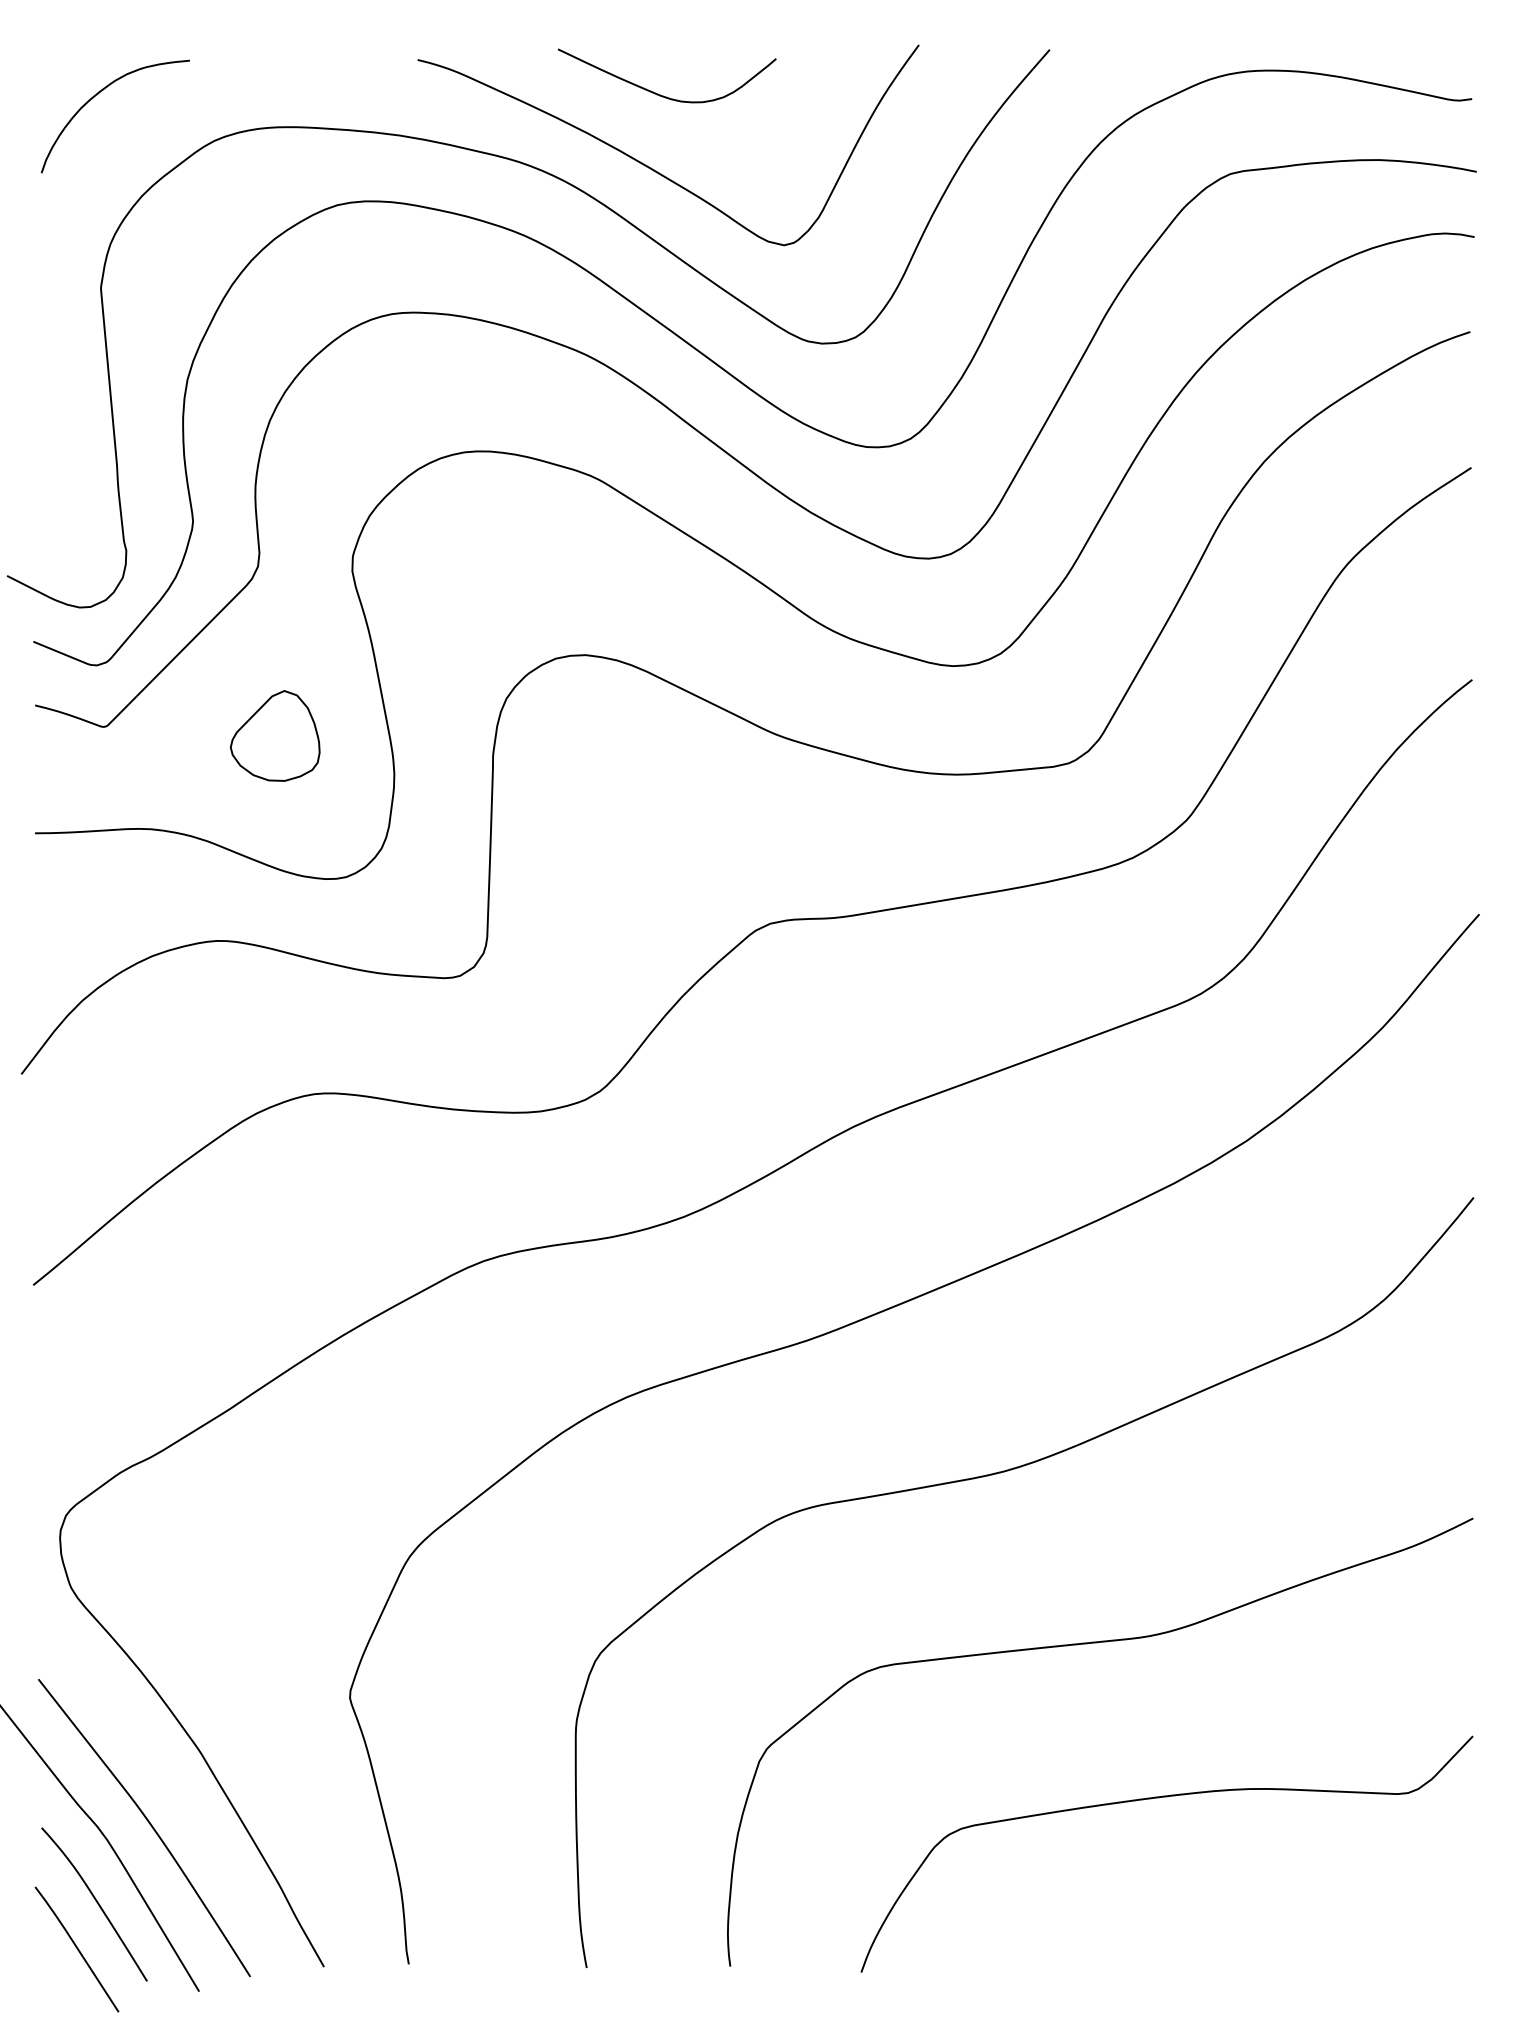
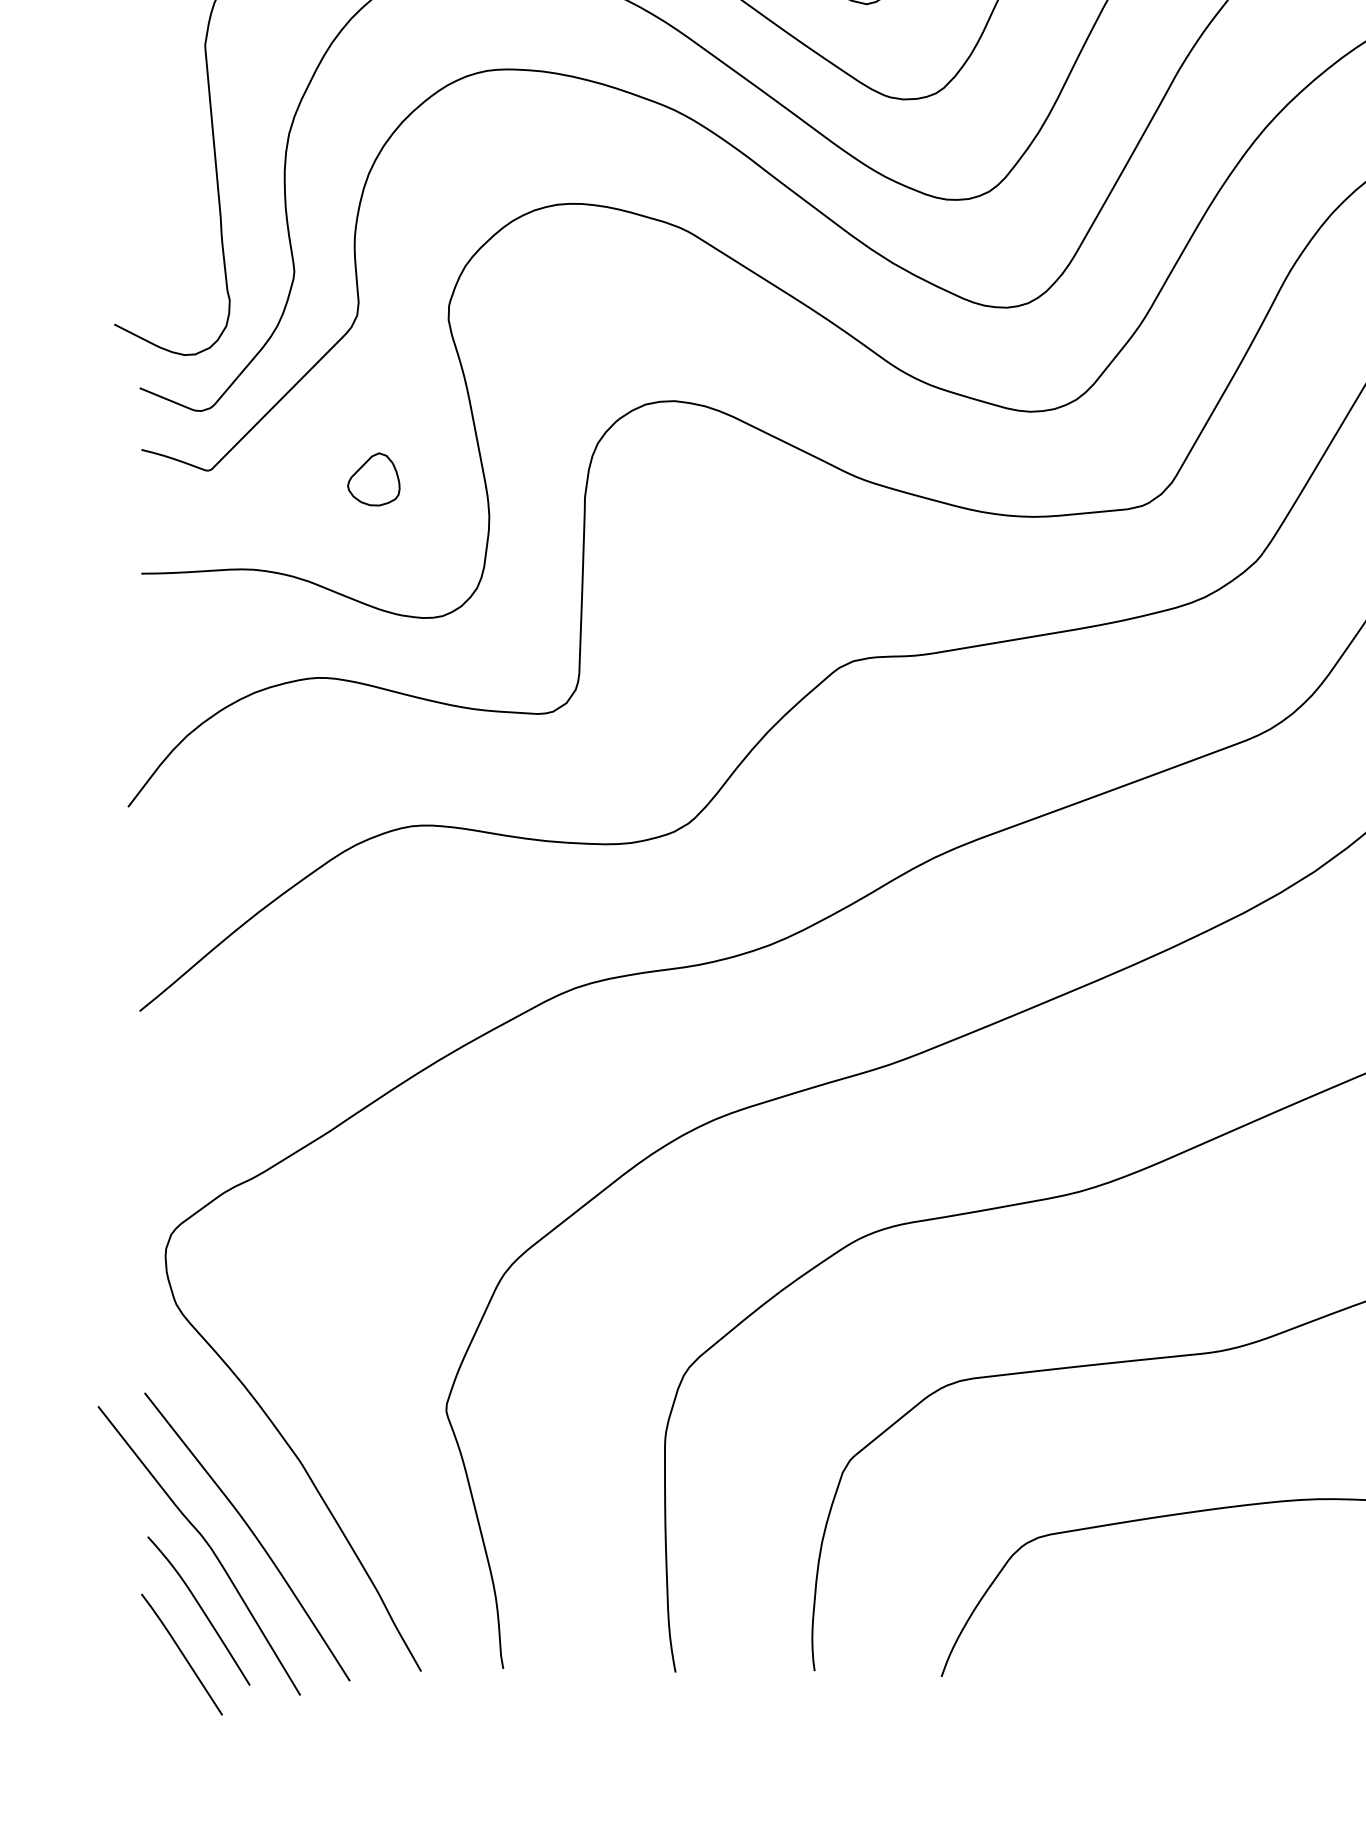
part: (274, 735) -> (373, 478), size x0.6

